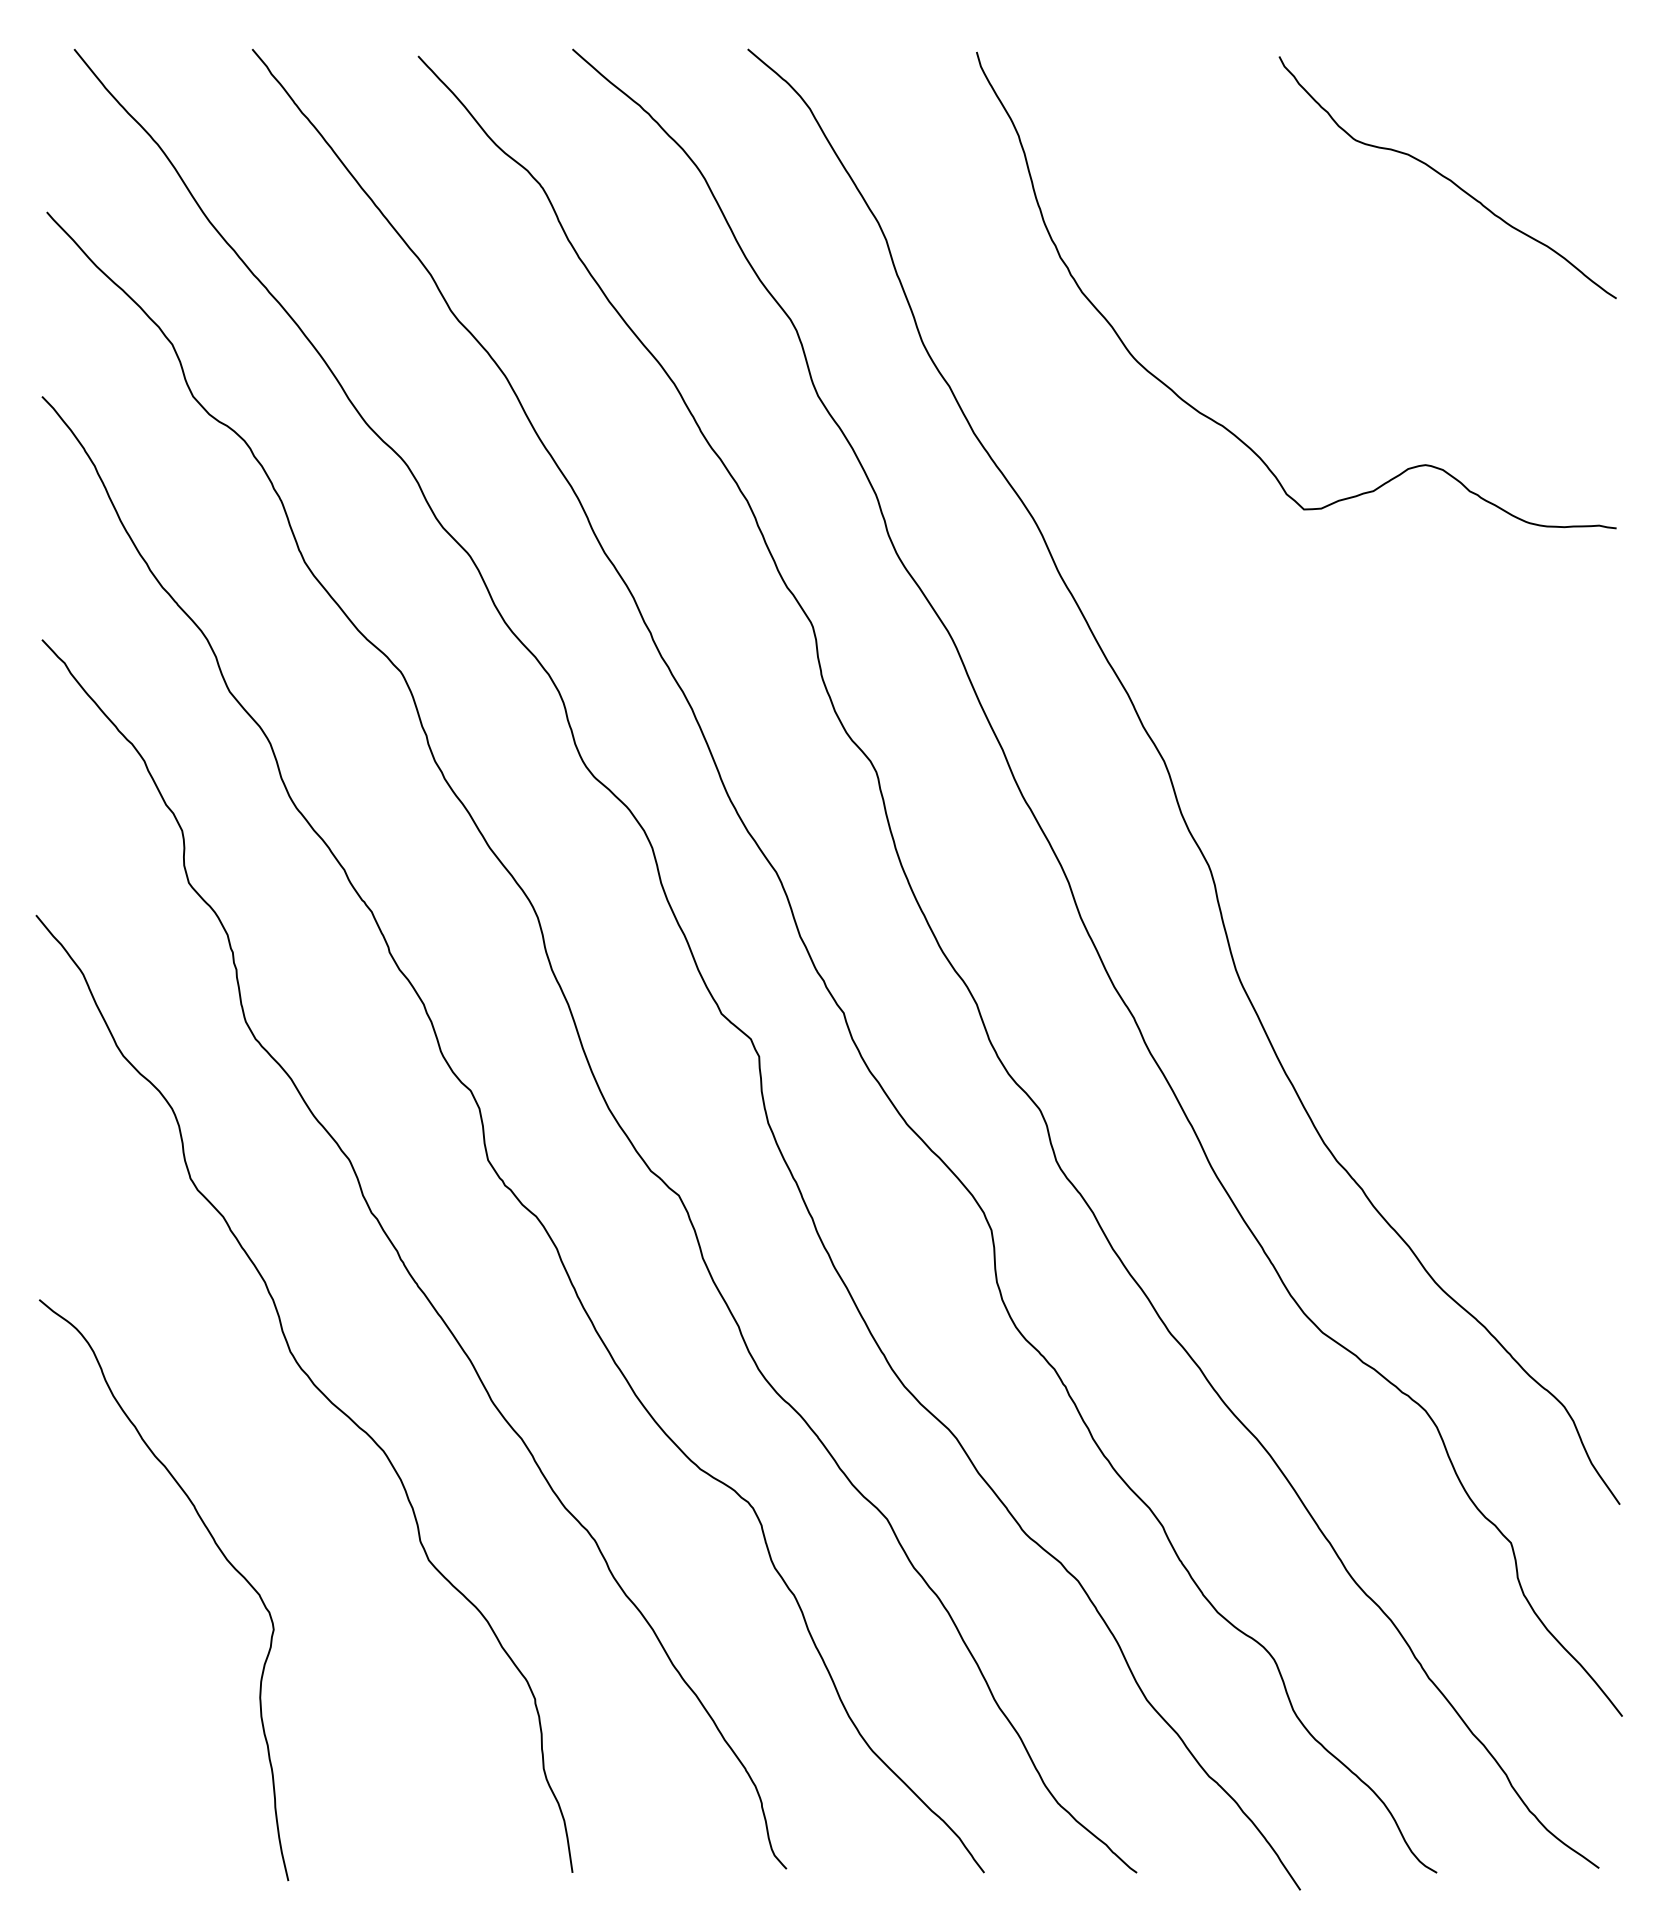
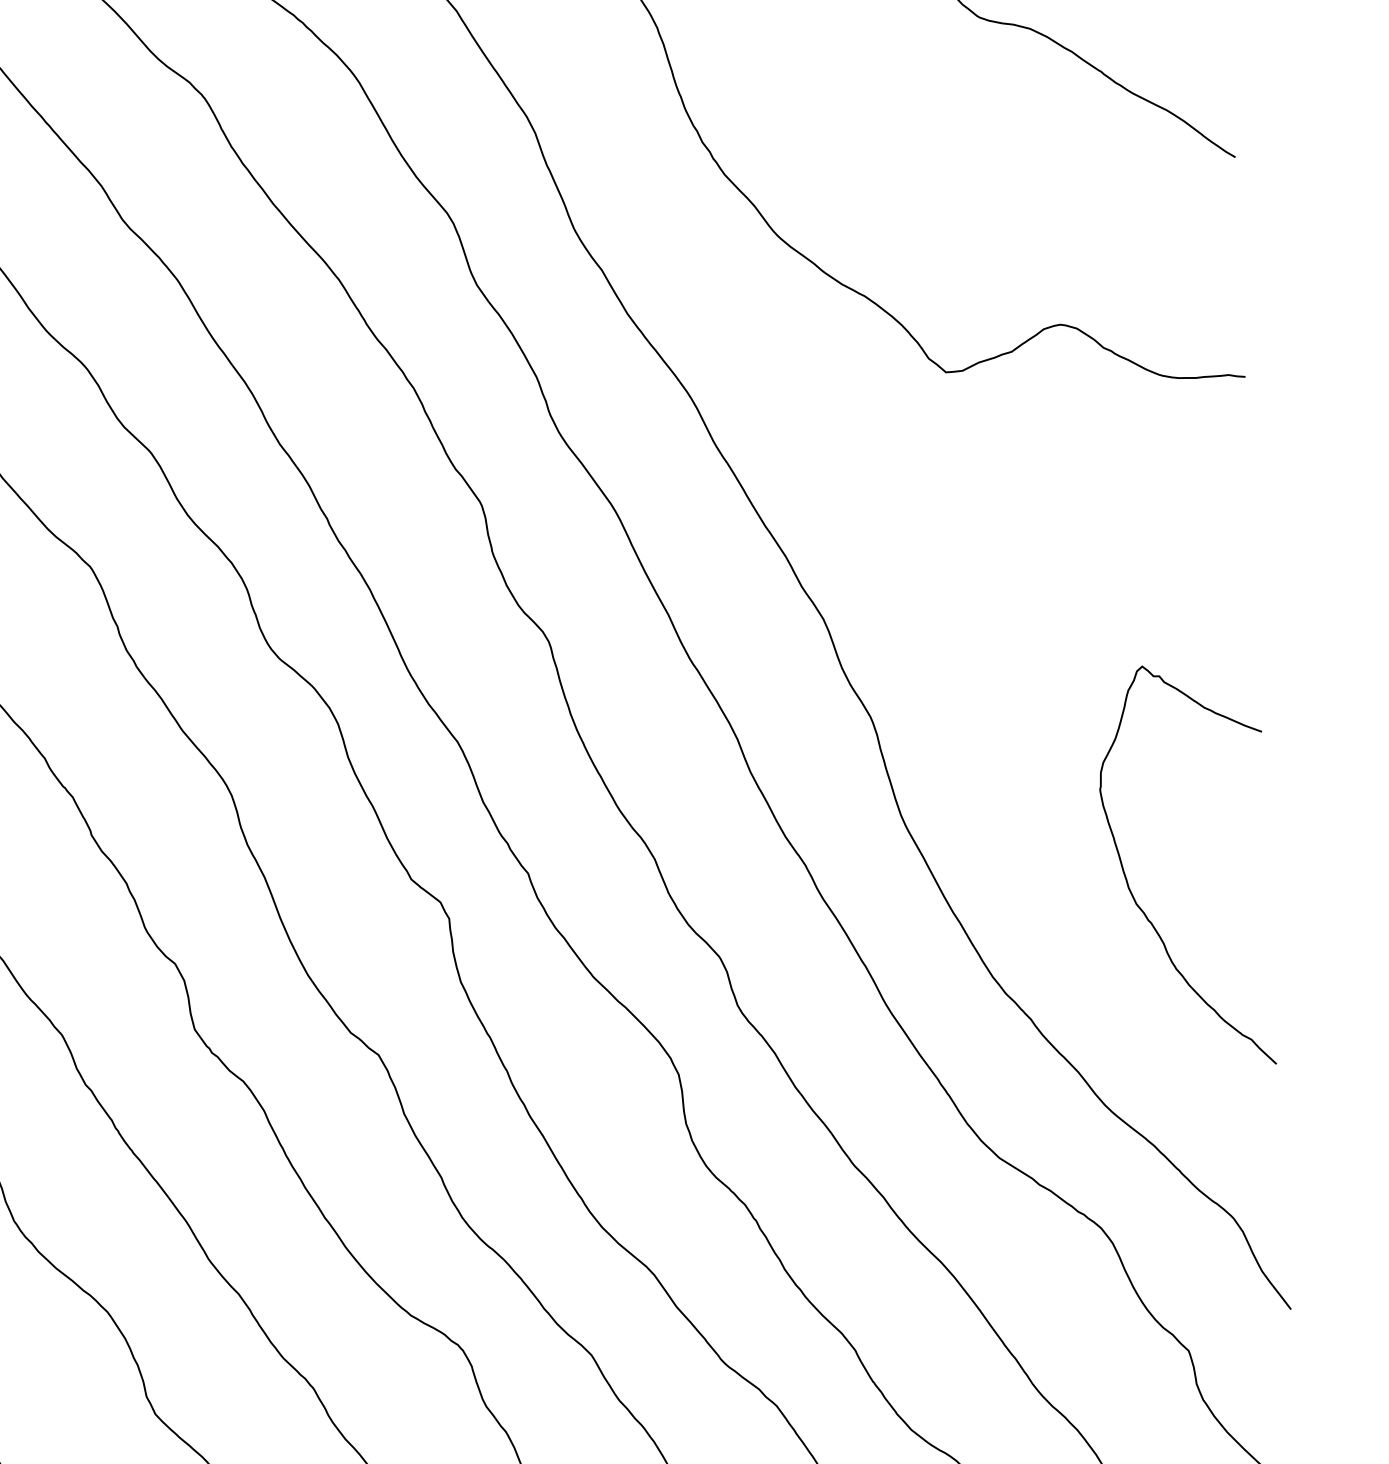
curve: (1470, 1051) -> (1128, 883), added

